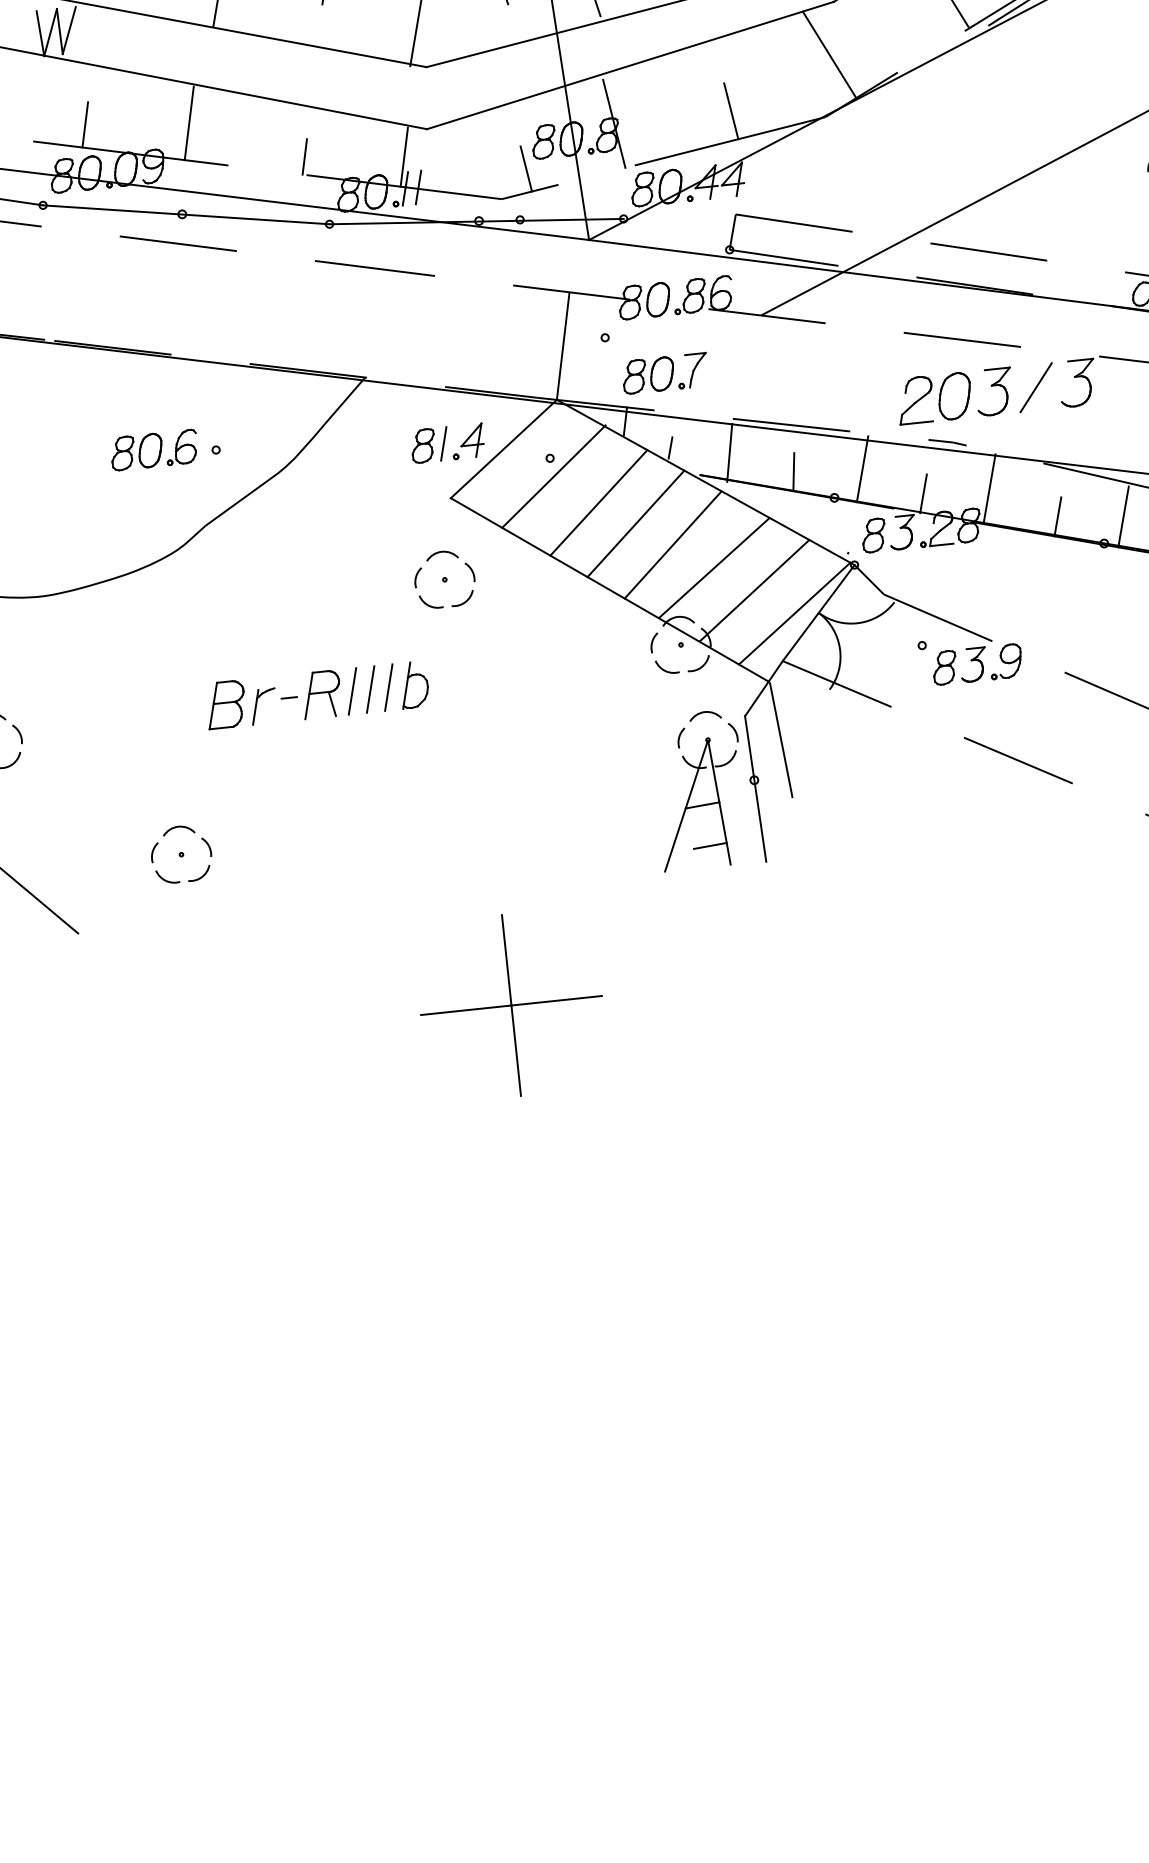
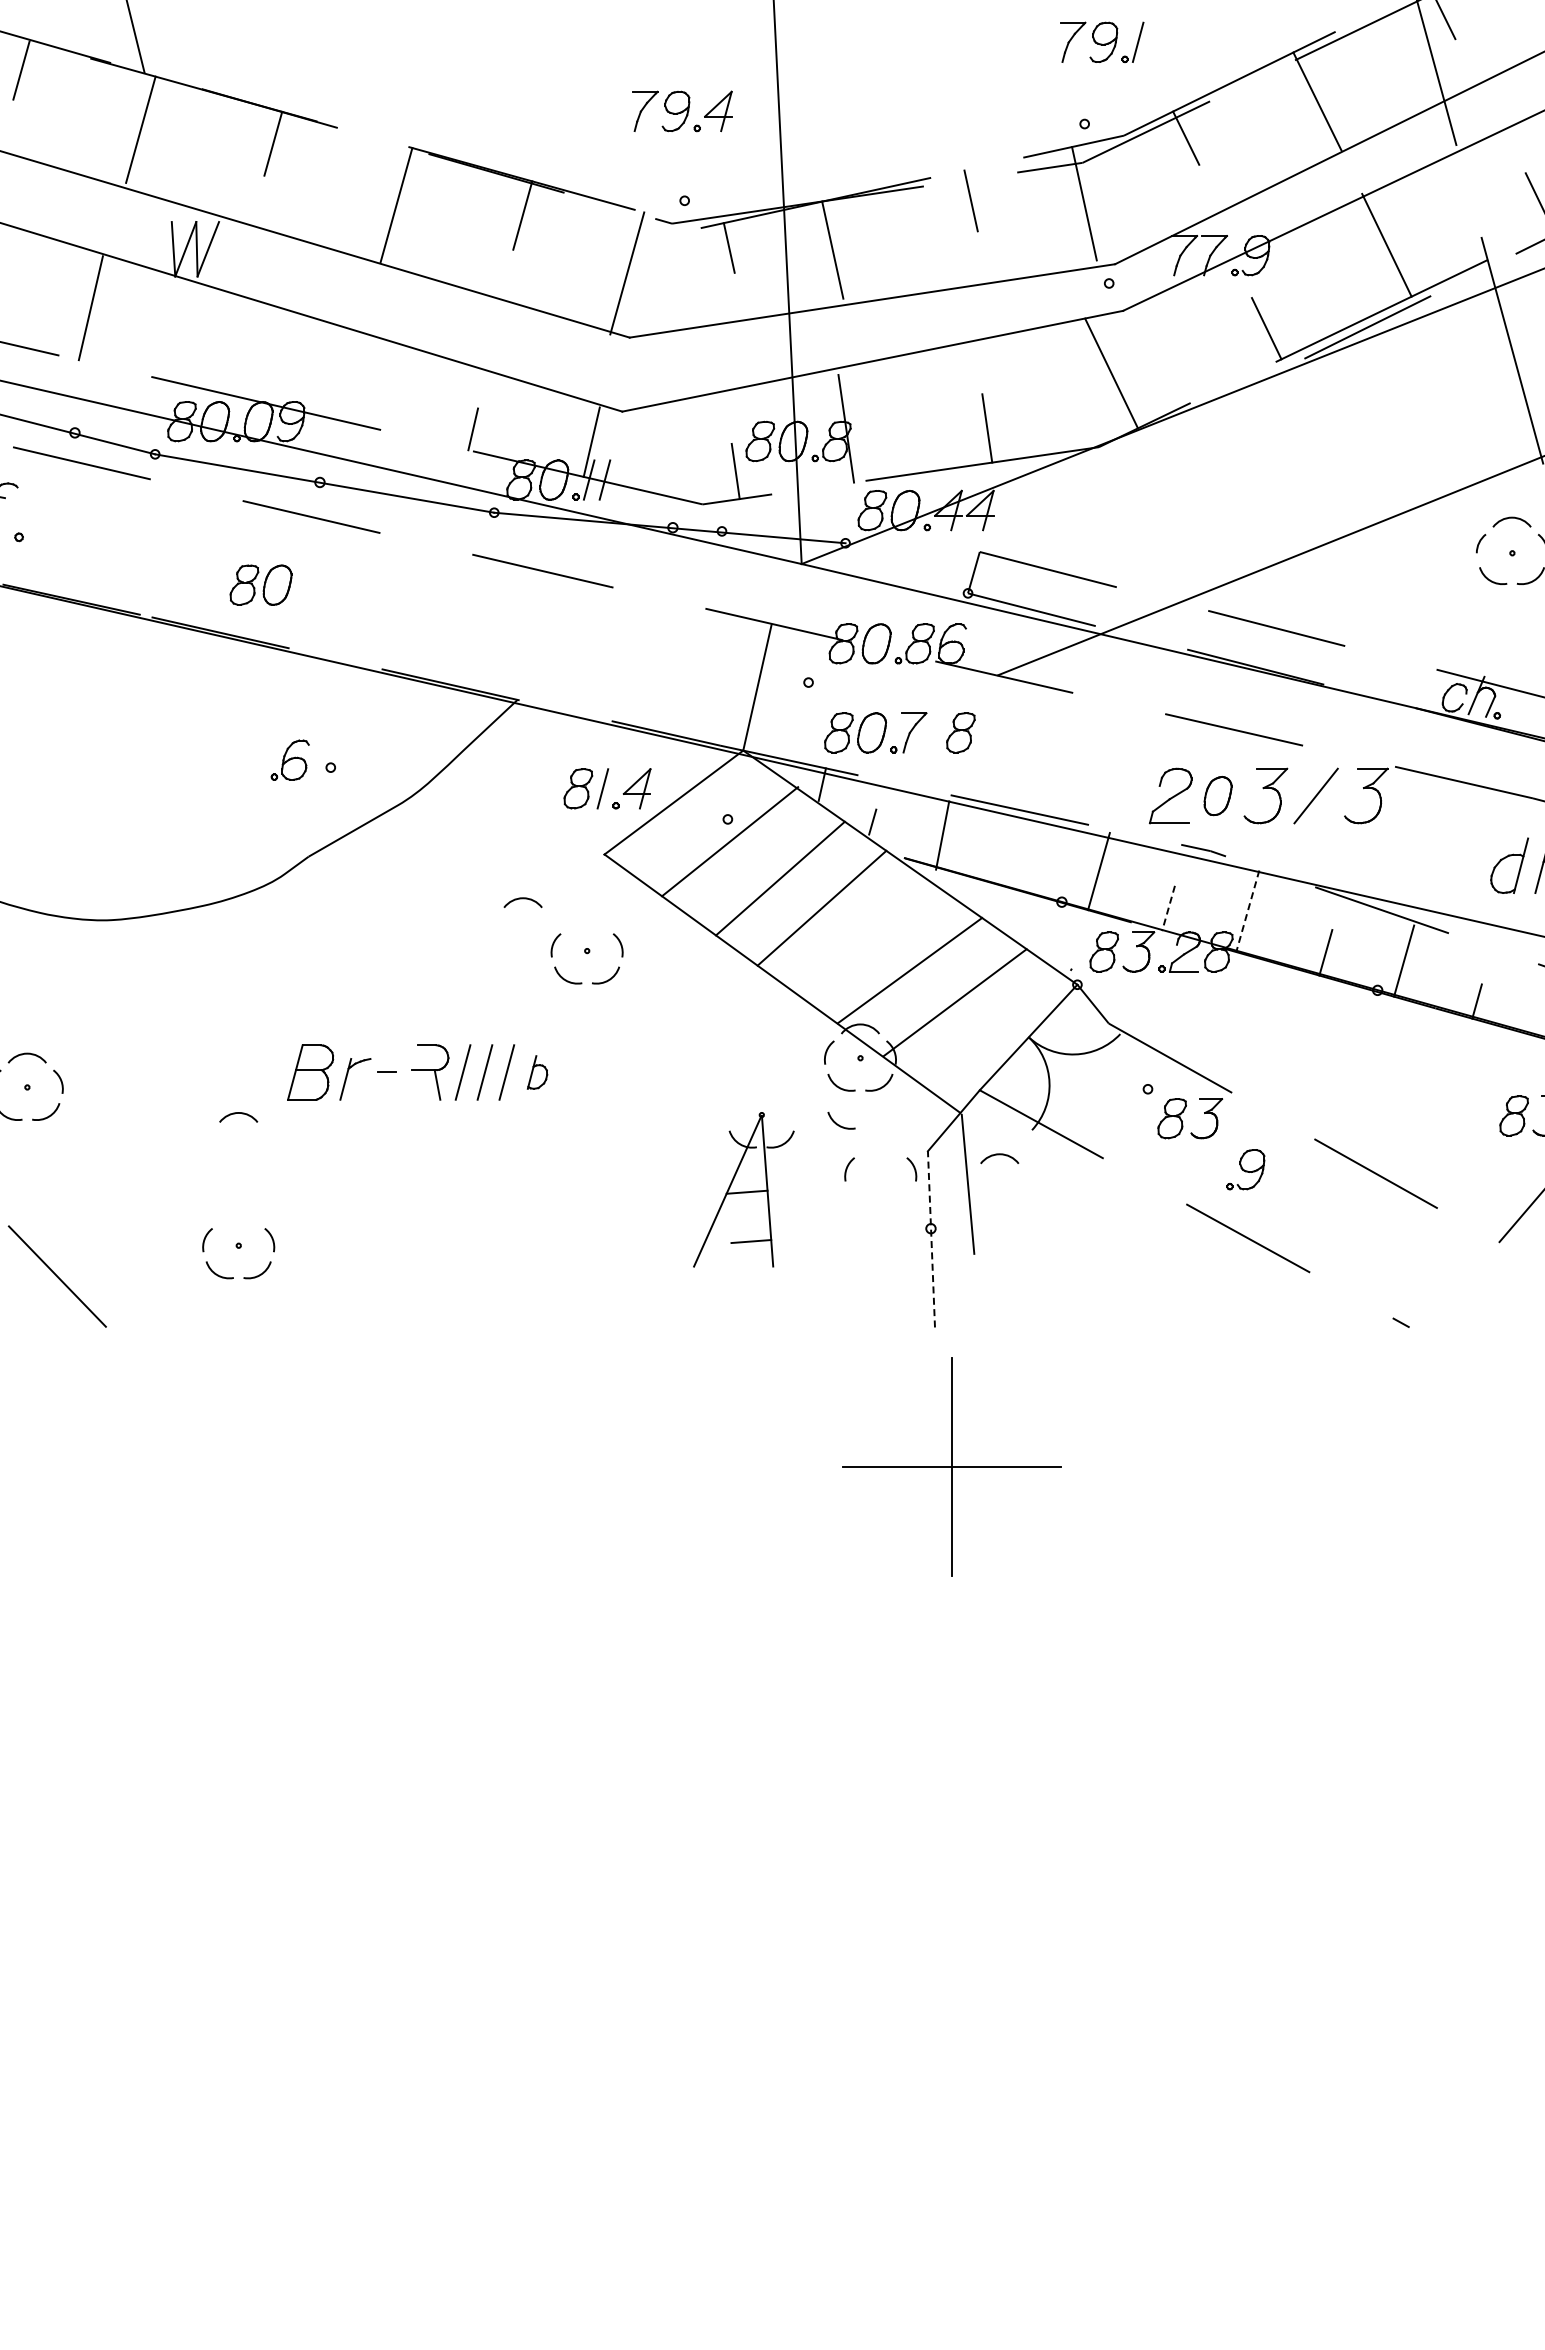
line: (189, 123) -> (339, 374), removed
line: (85, 124) -> (215, 363), removed
part: (735, 365) -> (960, 732), added
part: (954, 395) -> (1217, 795), size x0.7
part: (136, 451) -> (260, 584), moved
line: (793, 470) -> (1016, 864), removed
line: (989, 489) -> (1247, 911), solid -> dashed
line: (923, 493) -> (1168, 908), solid -> dashed
line: (672, 544) -> (863, 937), removed
arc: (441, 552) -> (522, 899), moved
line: (794, 613) -> (999, 1034), removed
part: (1005, 661) -> (1245, 1169), moved
part: (414, 684) -> (537, 1072), size x0.6
line: (308, 696) -> (410, 1072), removed
arc: (669, 701) -> (839, 1124), added
arc: (704, 713) -> (999, 1155), moved
line: (755, 788) -> (931, 1238), solid -> dashed
part: (699, 803) -> (743, 1189), moved
arc: (178, 827) -> (238, 1113), moved
part: (510, 1005) -> (951, 1466), moved

